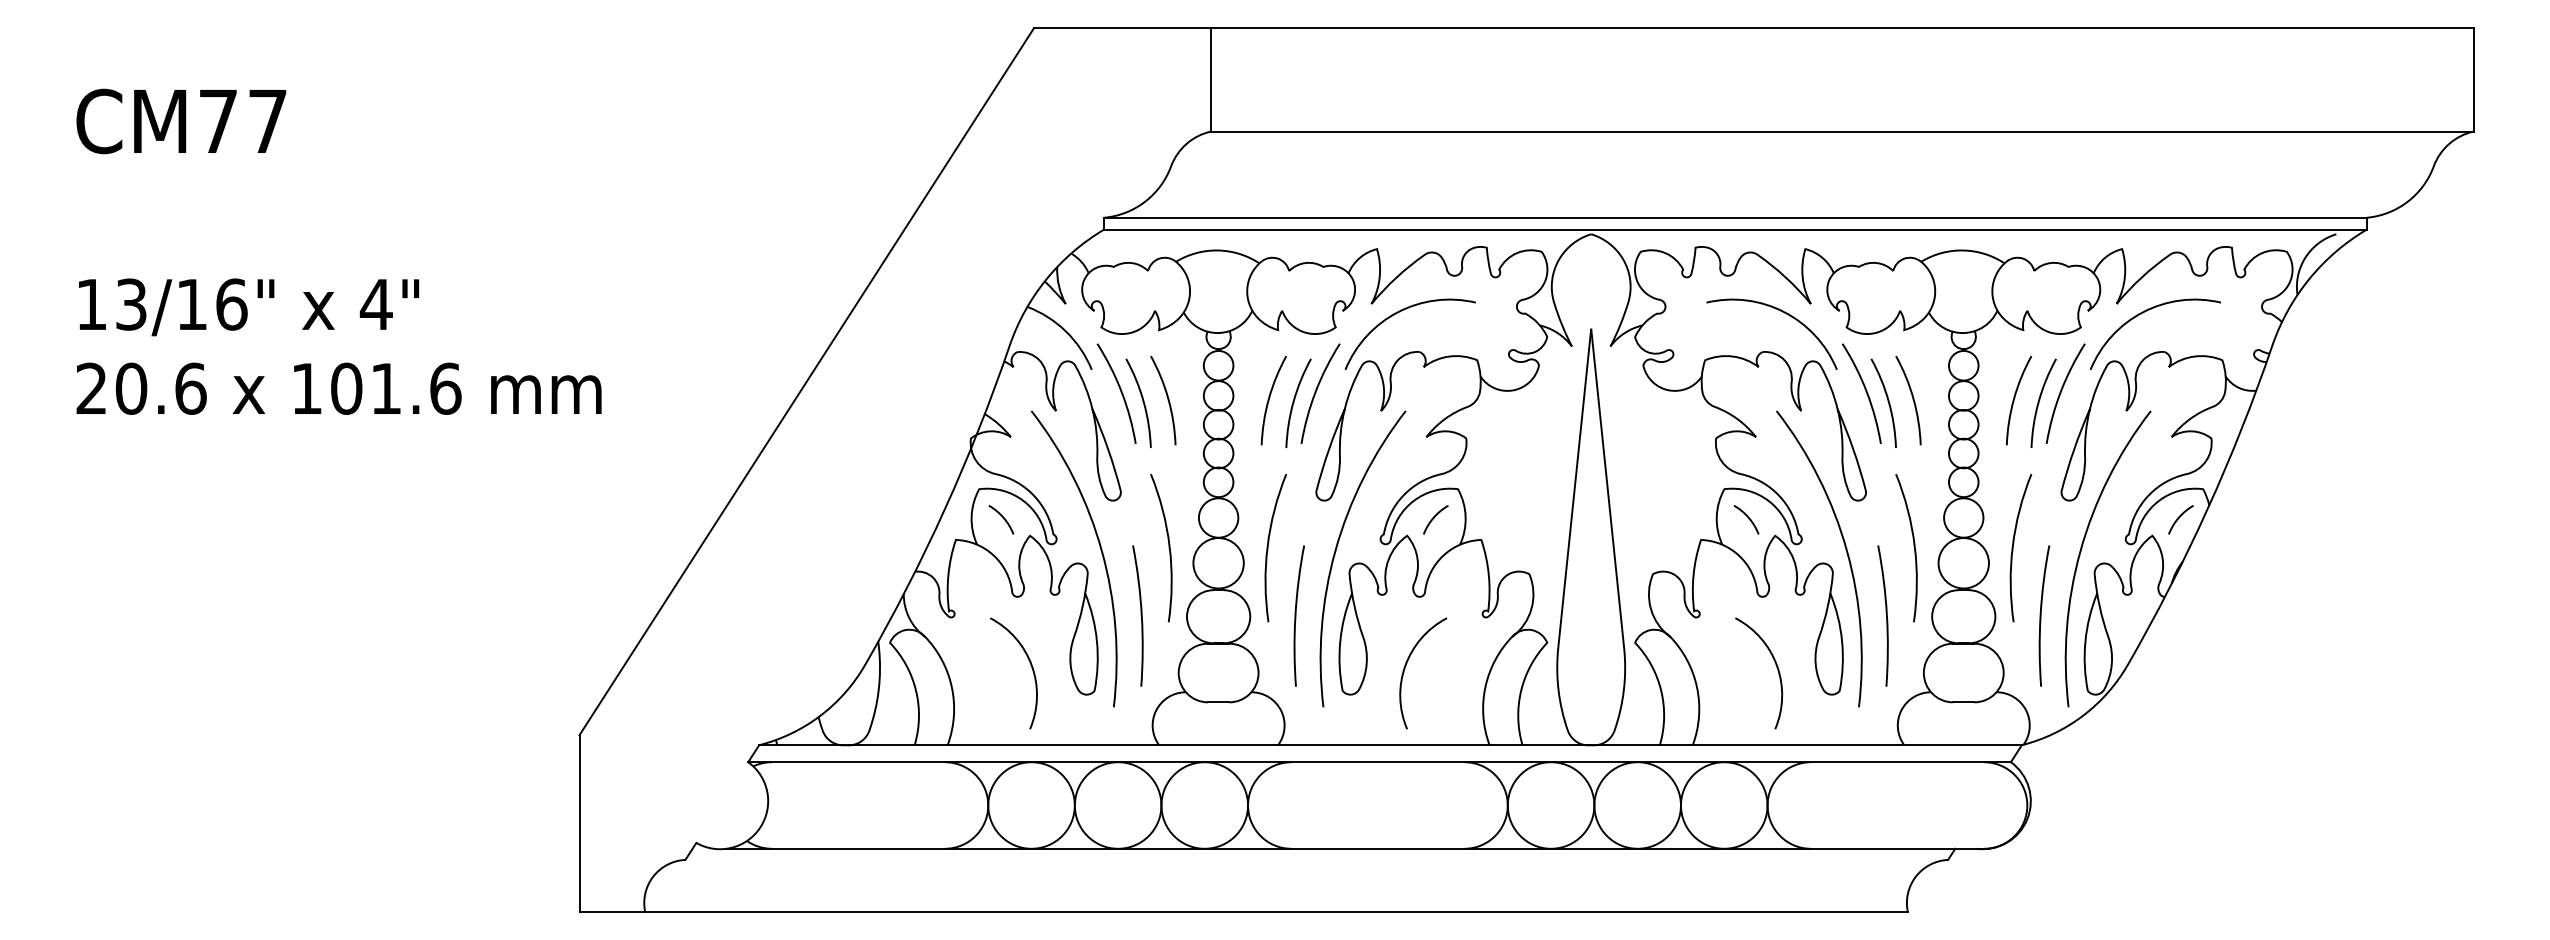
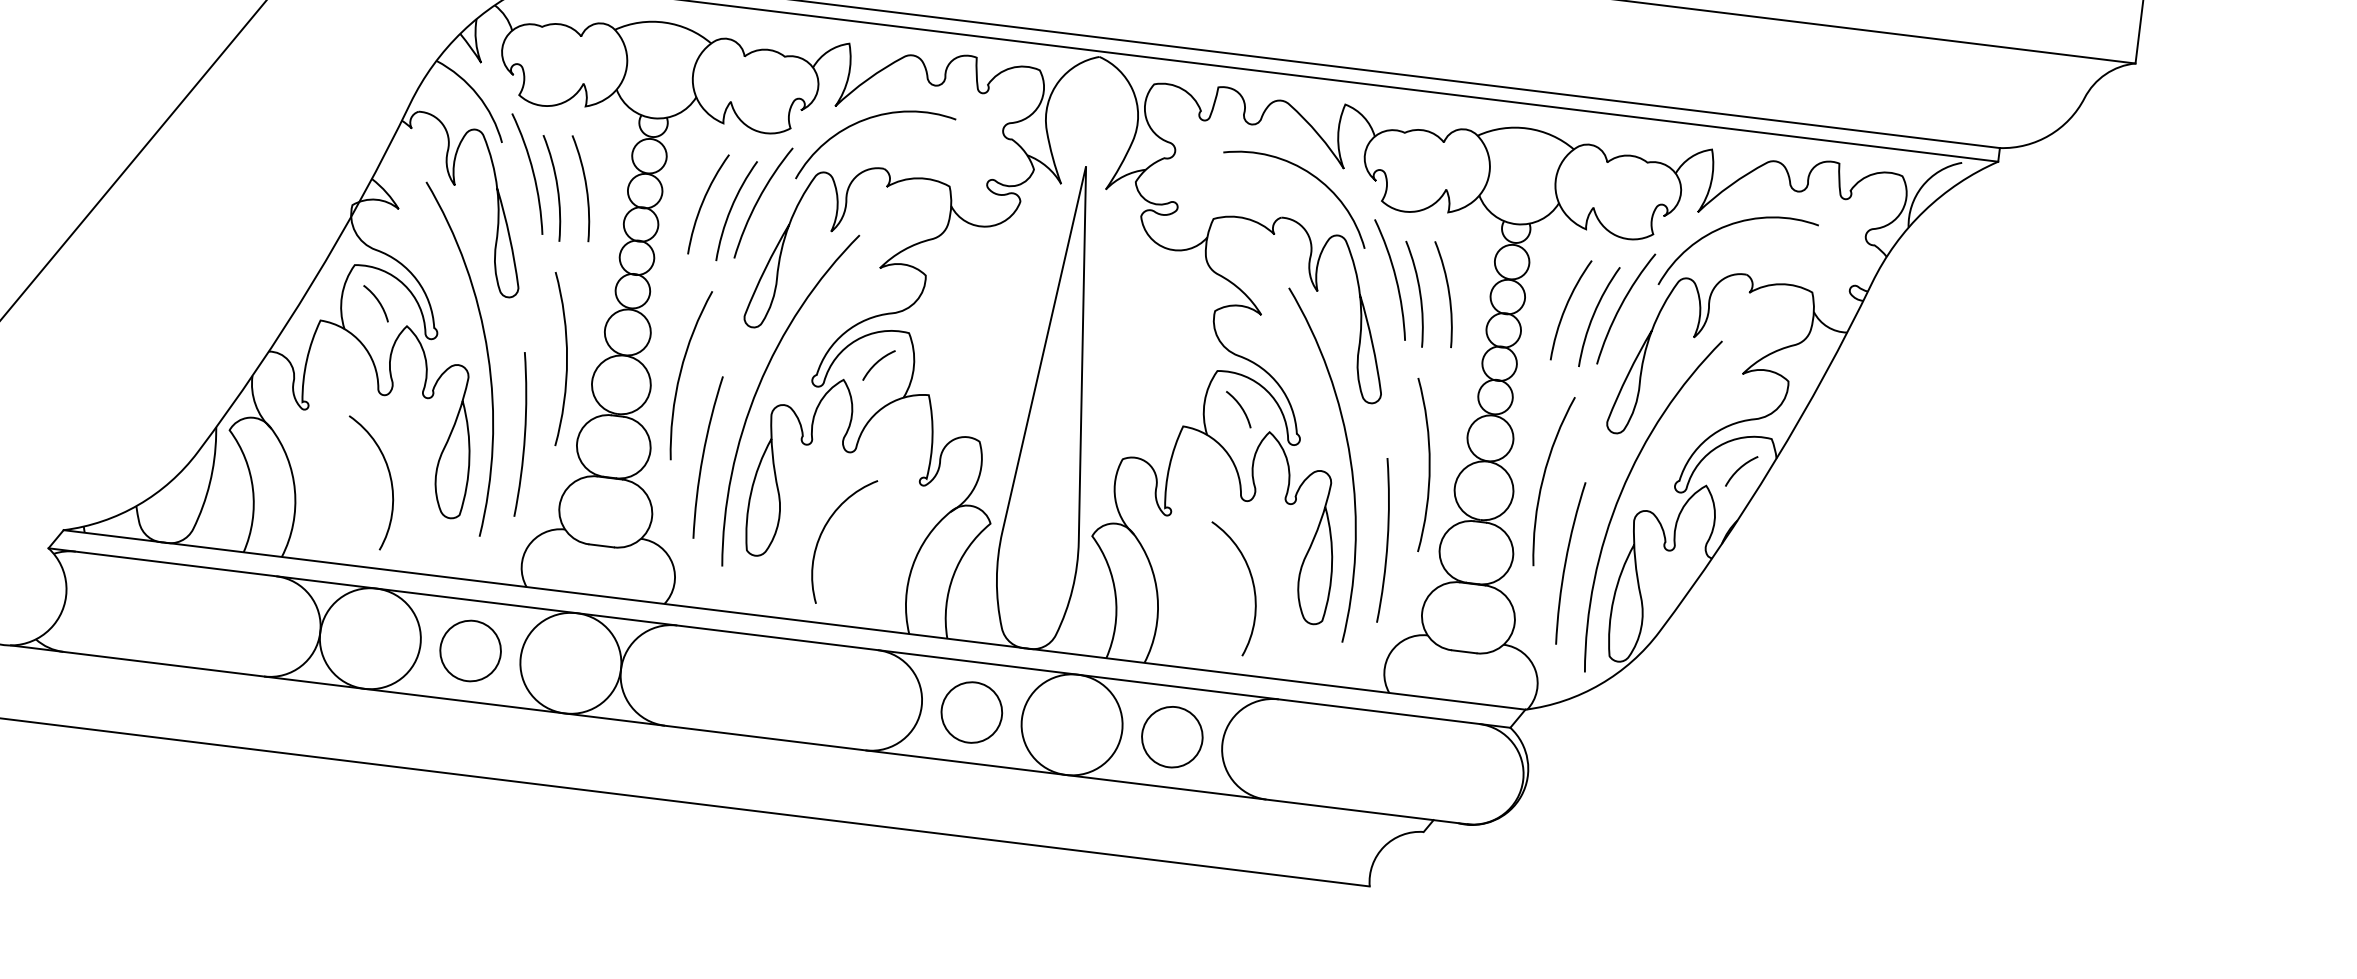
circle: (1117, 805) -> (469, 650), size x0.6
circle: (1550, 805) -> (971, 712), size x0.6
circle: (1723, 805) -> (1171, 737), size x0.6

